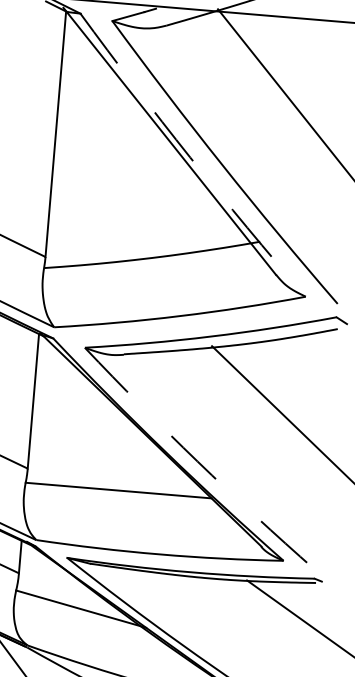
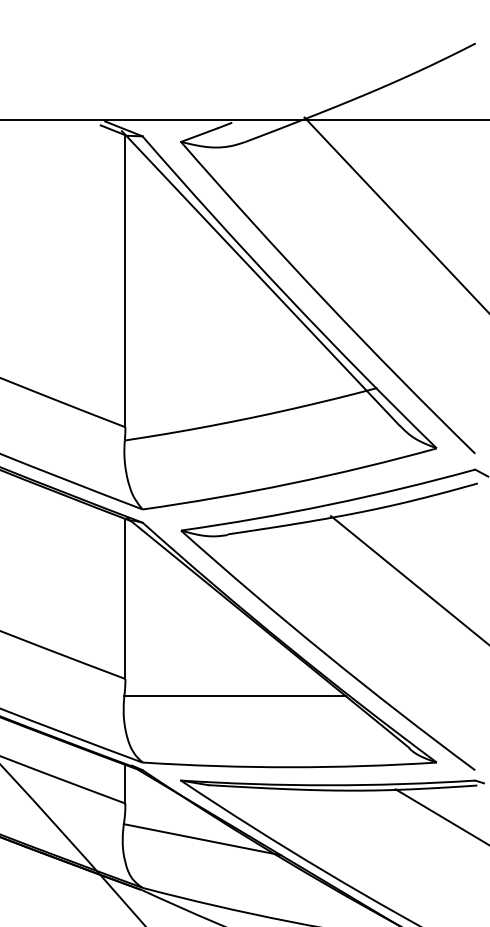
arc: (190, 157) -> (286, 295), dashed -> solid
arc: (197, 461) -> (325, 653), dashed -> solid

